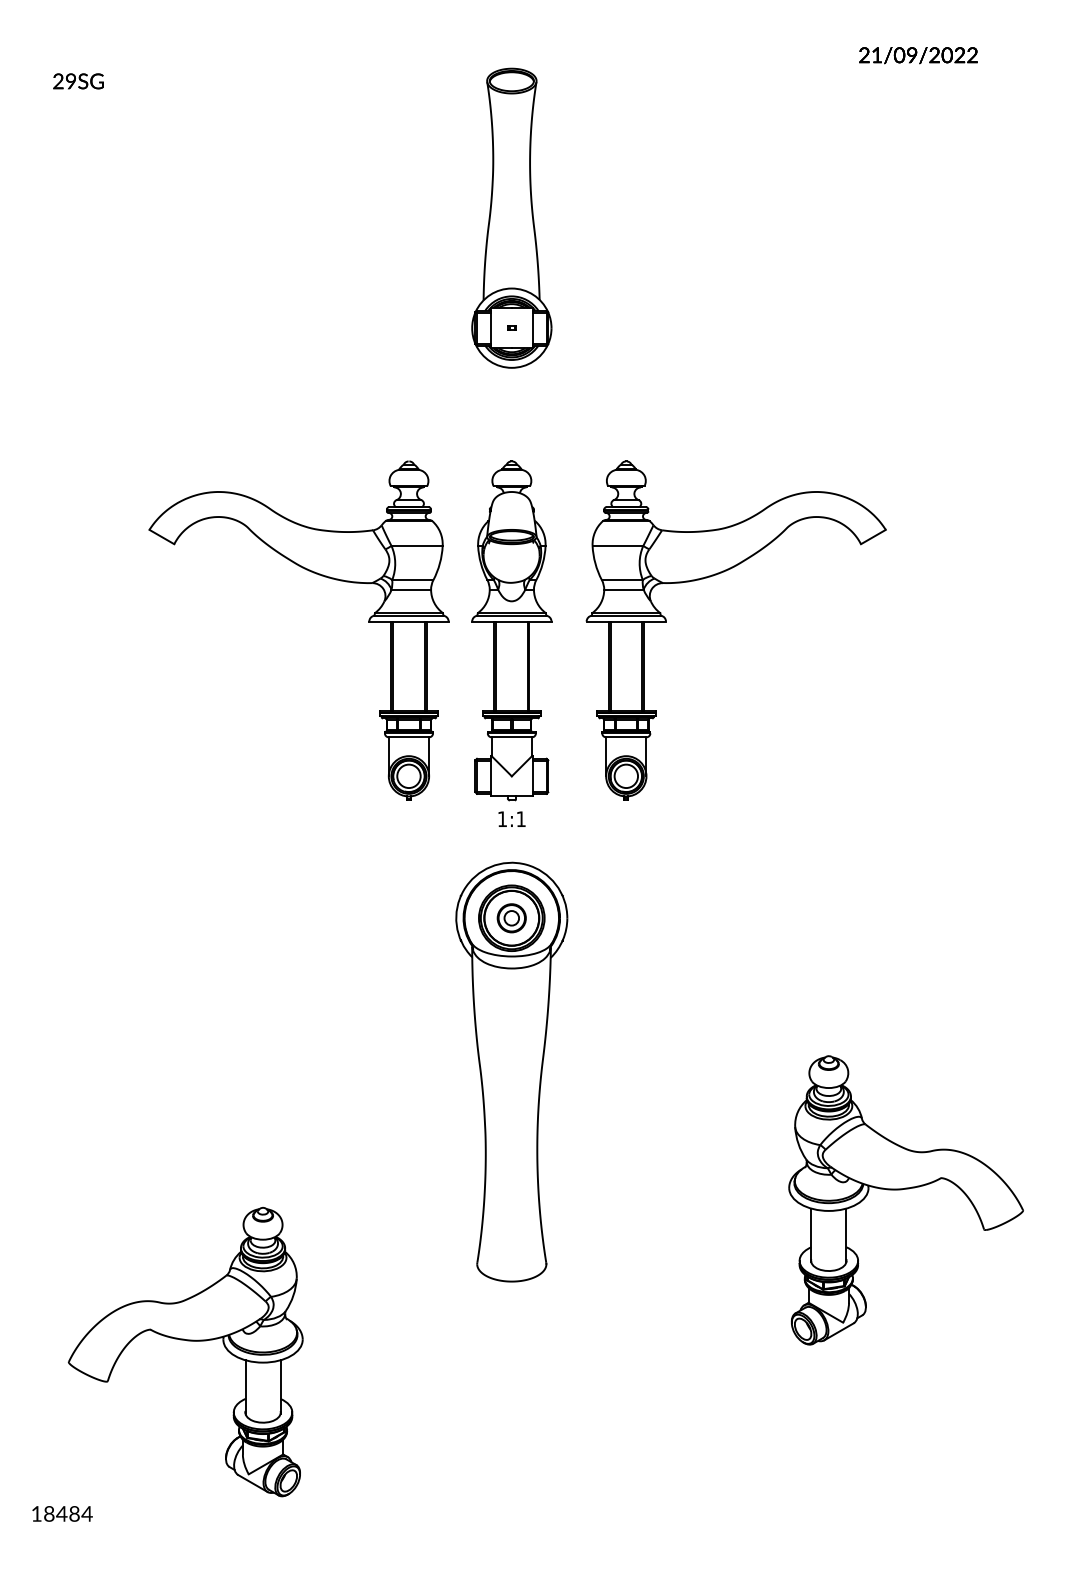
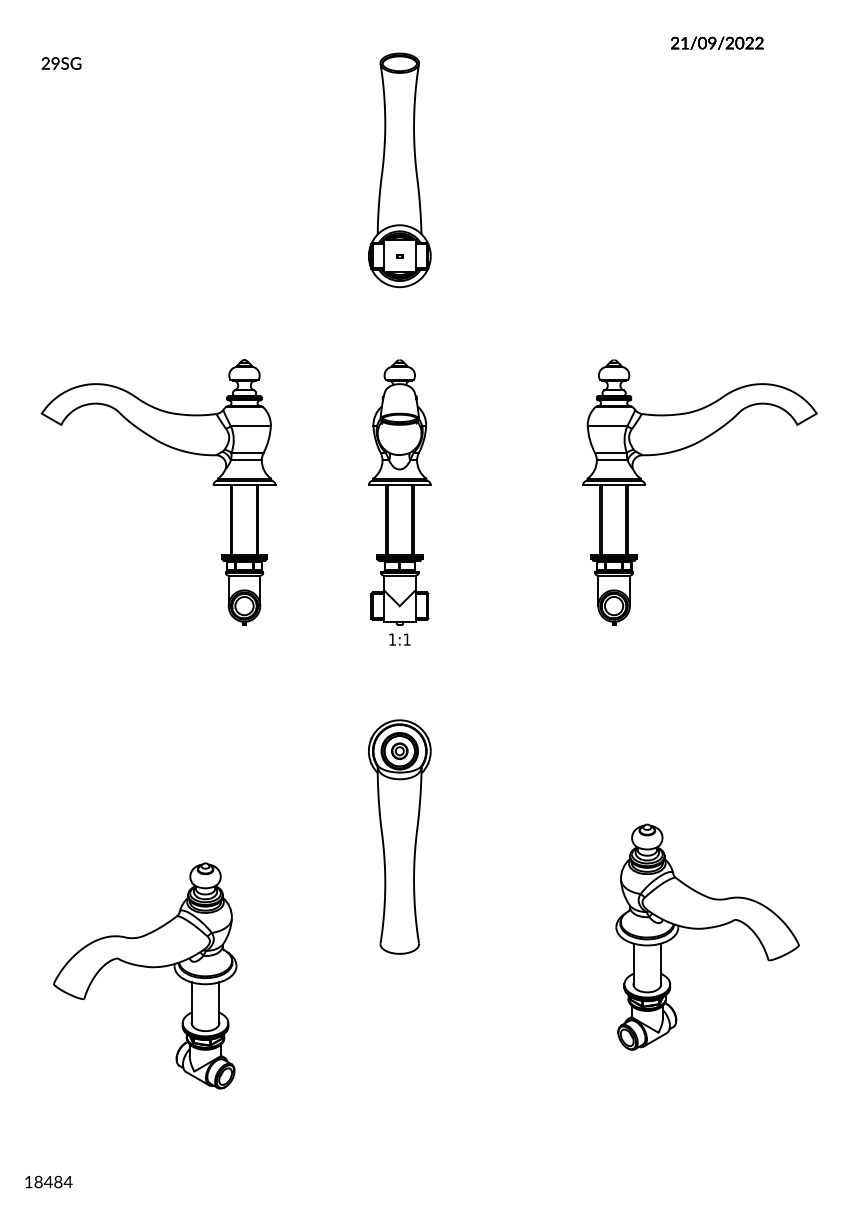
part: (716, 575) -> (684, 449), moved
part: (321, 576) -> (176, 450), moved
part: (511, 1071) -> (399, 836), size x0.71
part: (187, 1341) -> (146, 967), moved

